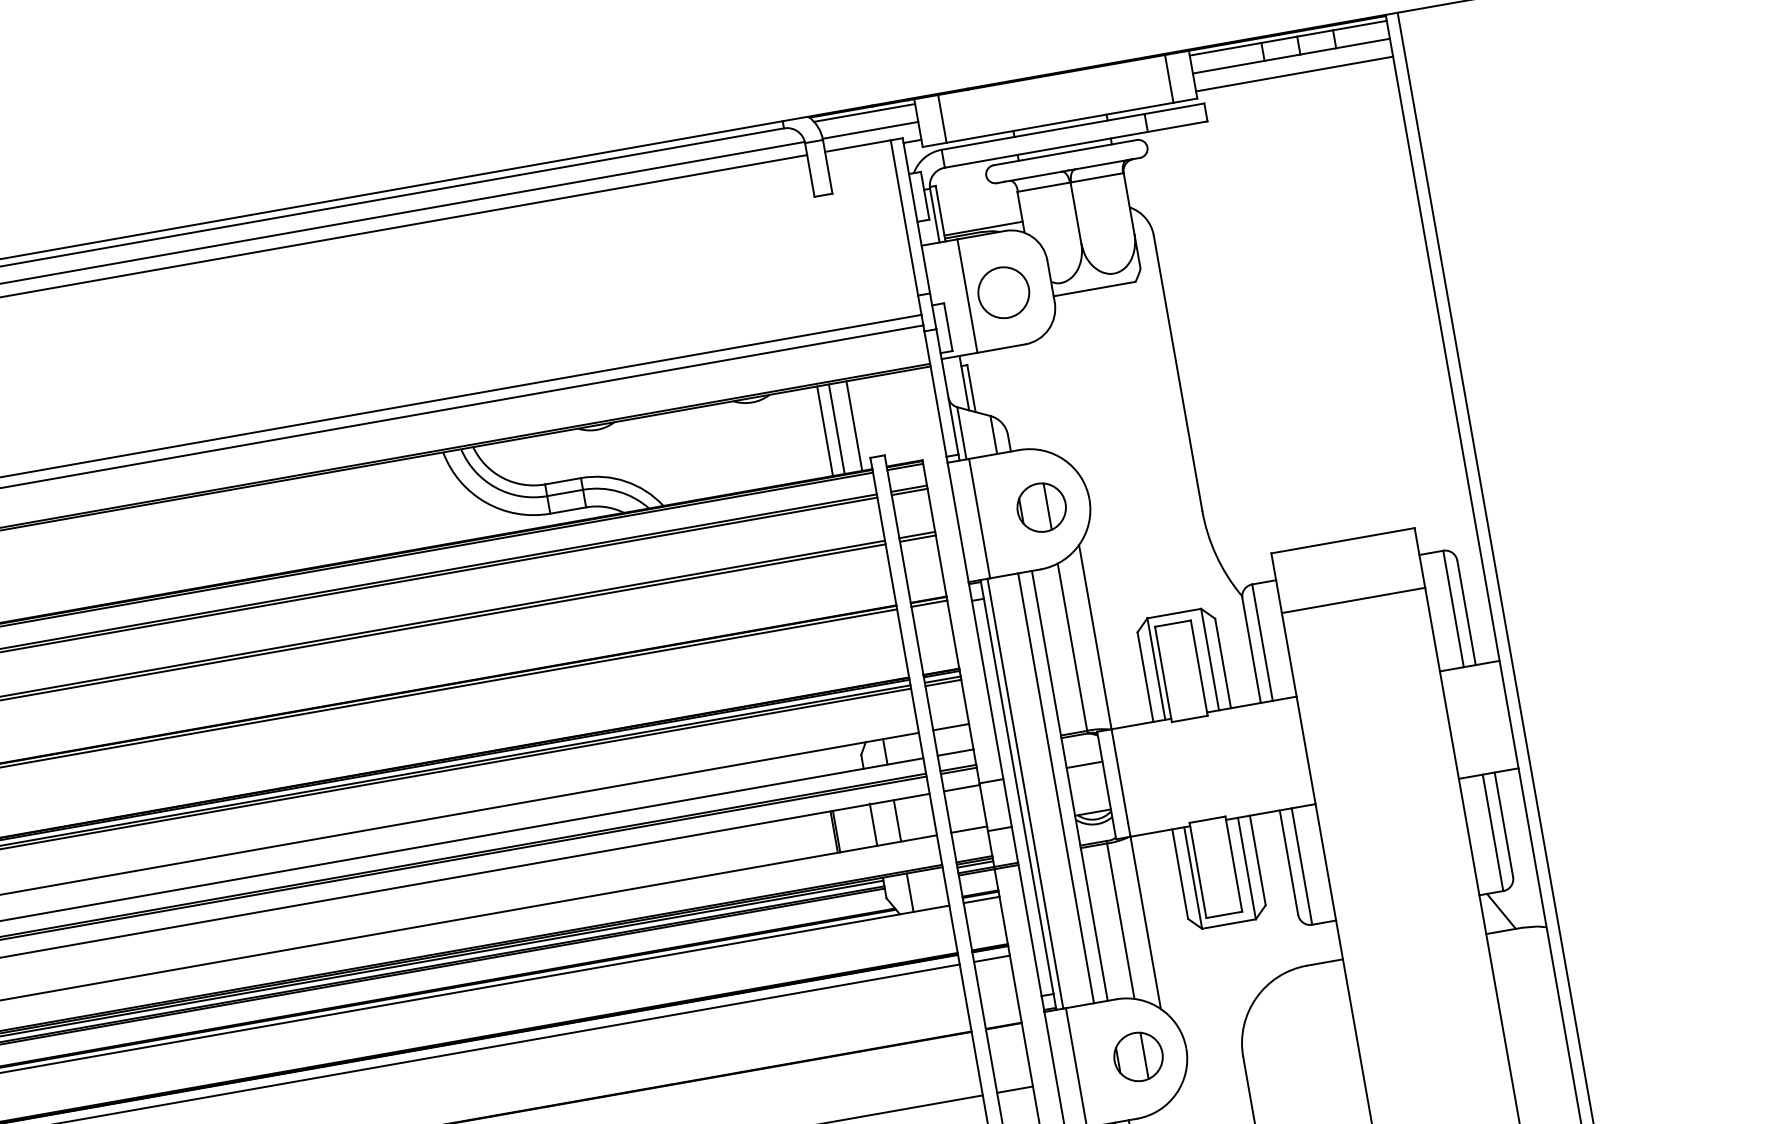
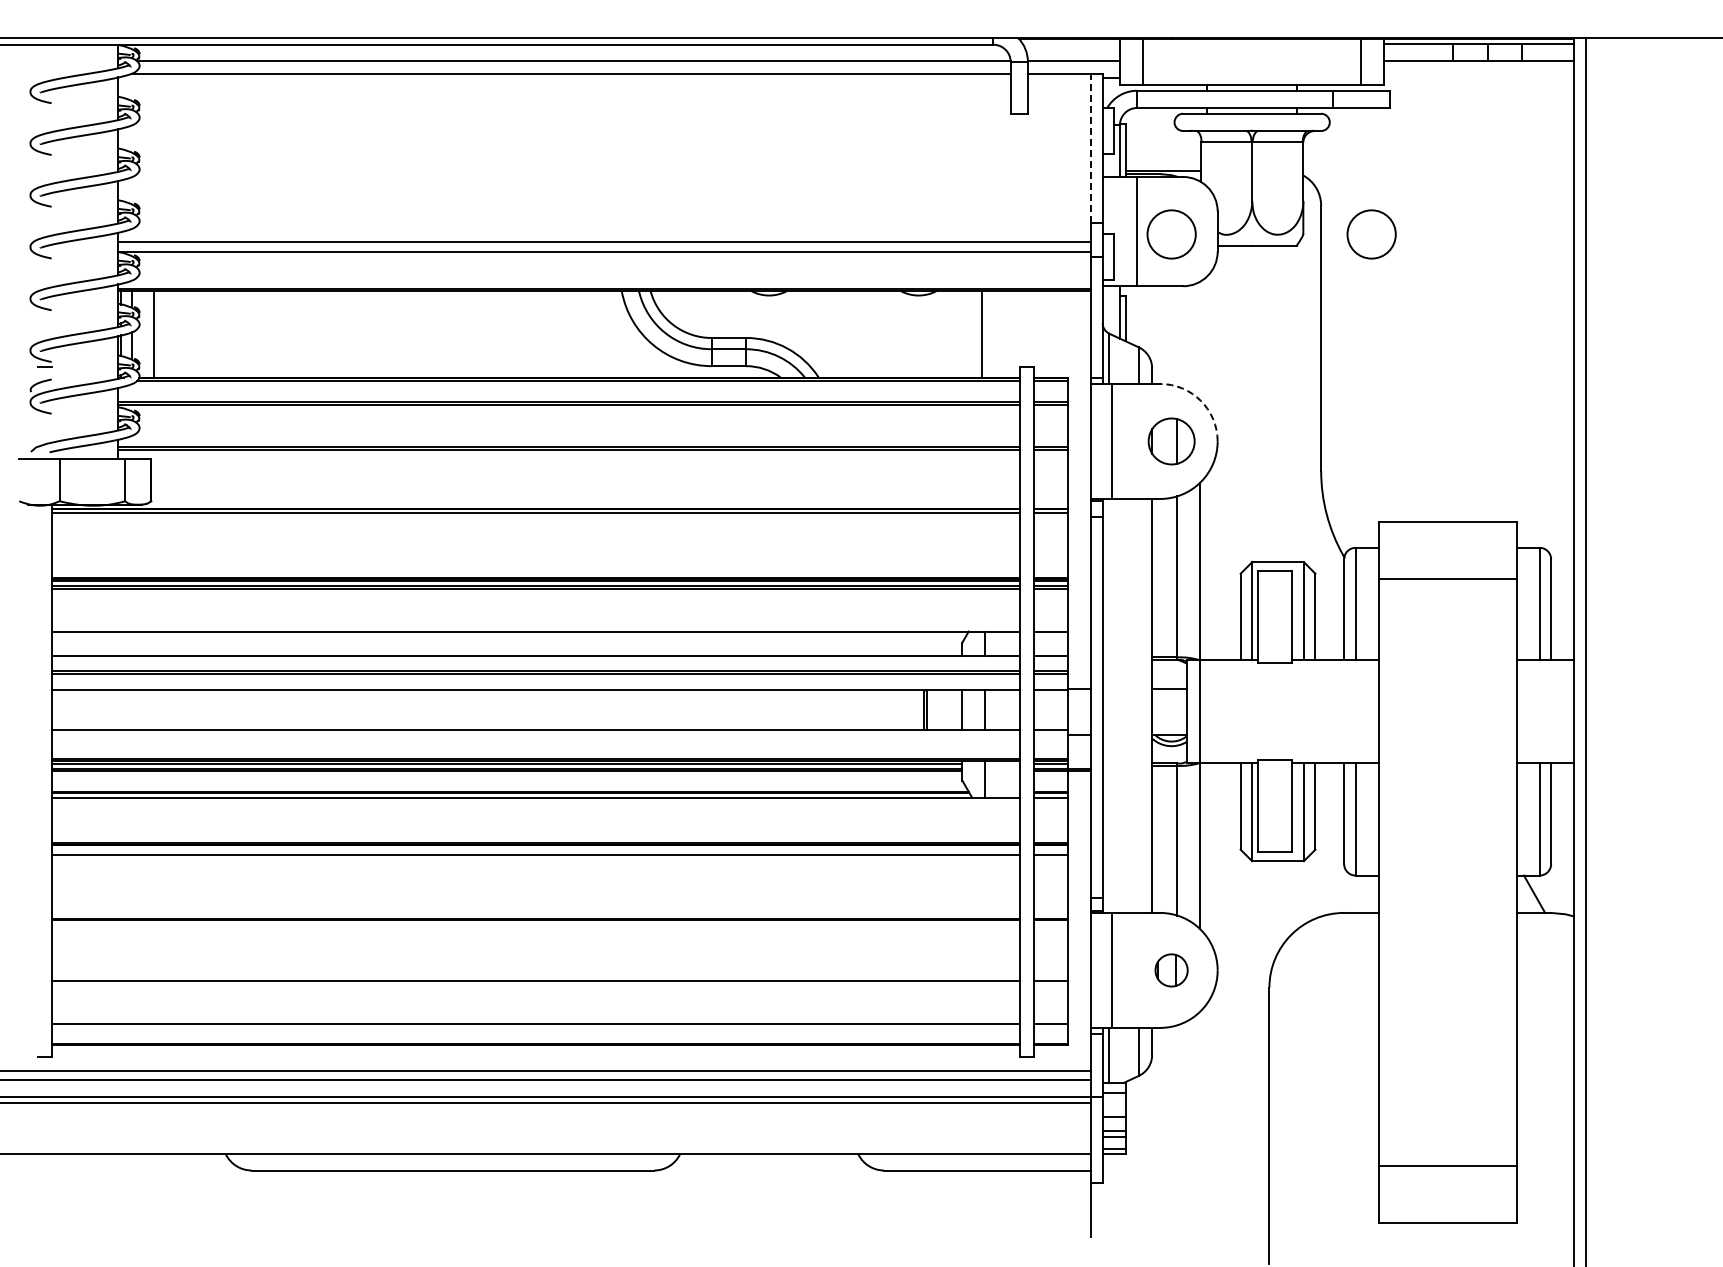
line: (1294, 74) -> (1479, 78), removed
line: (863, 112) -> (1070, 43), removed
line: (904, 218) -> (1091, 148), solid -> dashed
circle: (1211, 256) -> (1371, 234), added
line: (854, 426) -> (1010, 334), removed
line: (837, 429) -> (993, 334), removed
arc: (1064, 459) -> (1200, 400), solid -> dashed
line: (1055, 787) -> (1138, 705), removed
line: (1025, 793) -> (1109, 705), removed
part: (1138, 1057) -> (1171, 970), size x0.7

